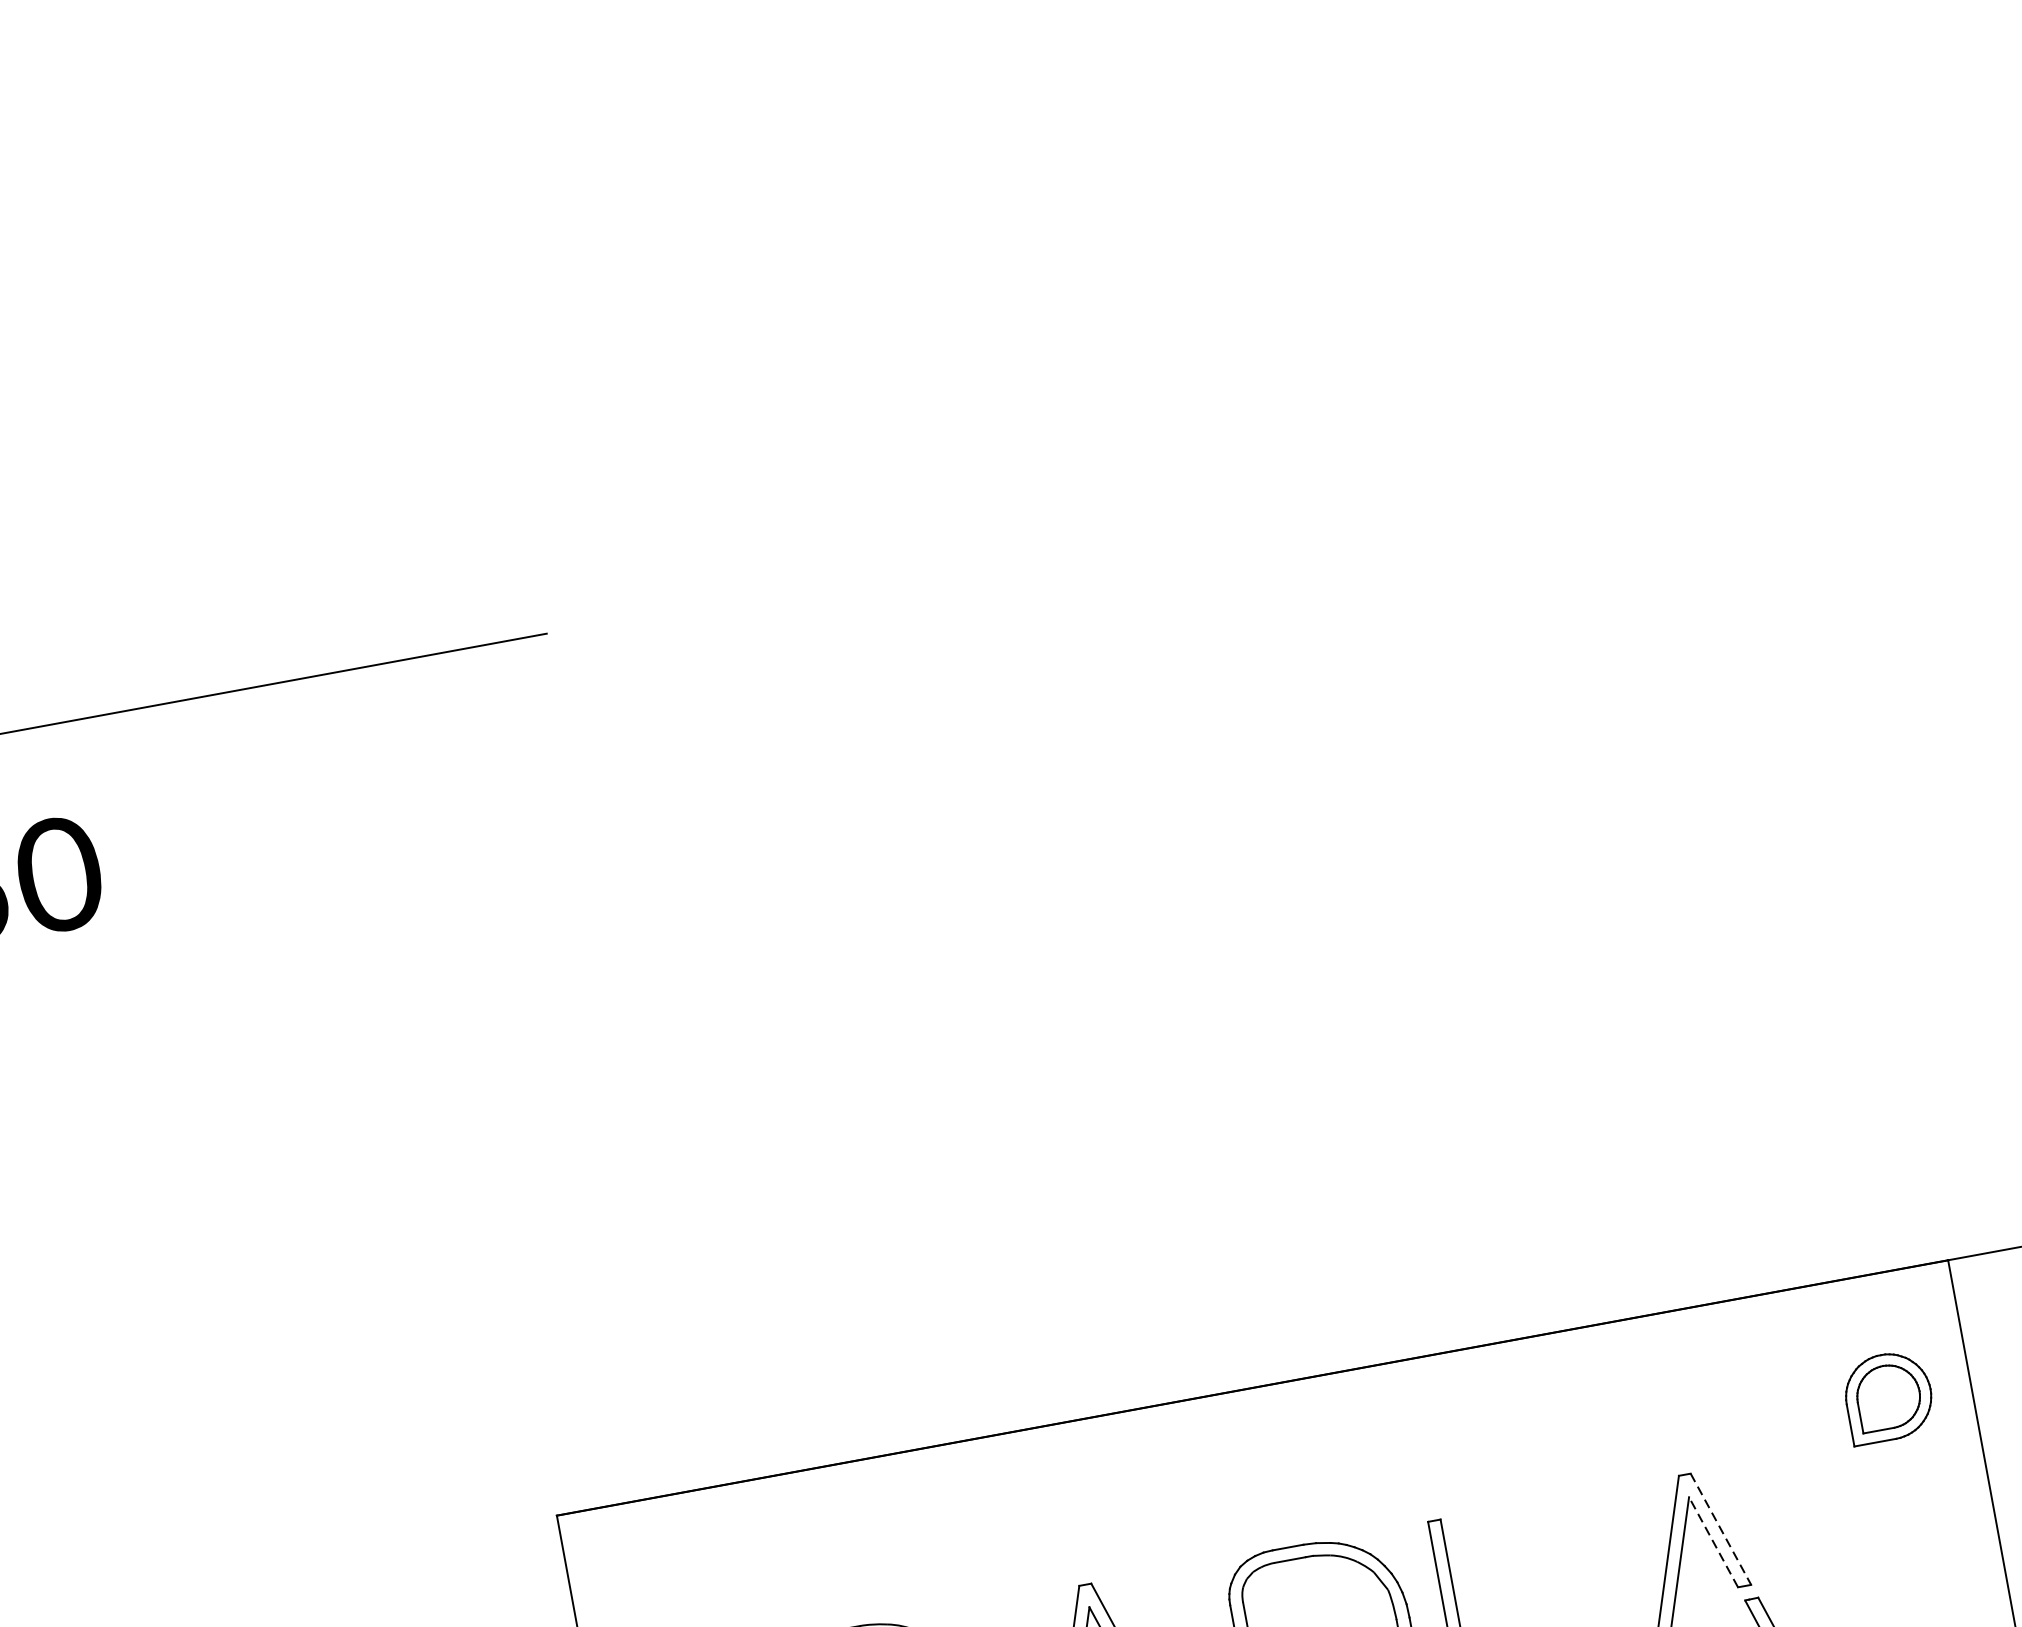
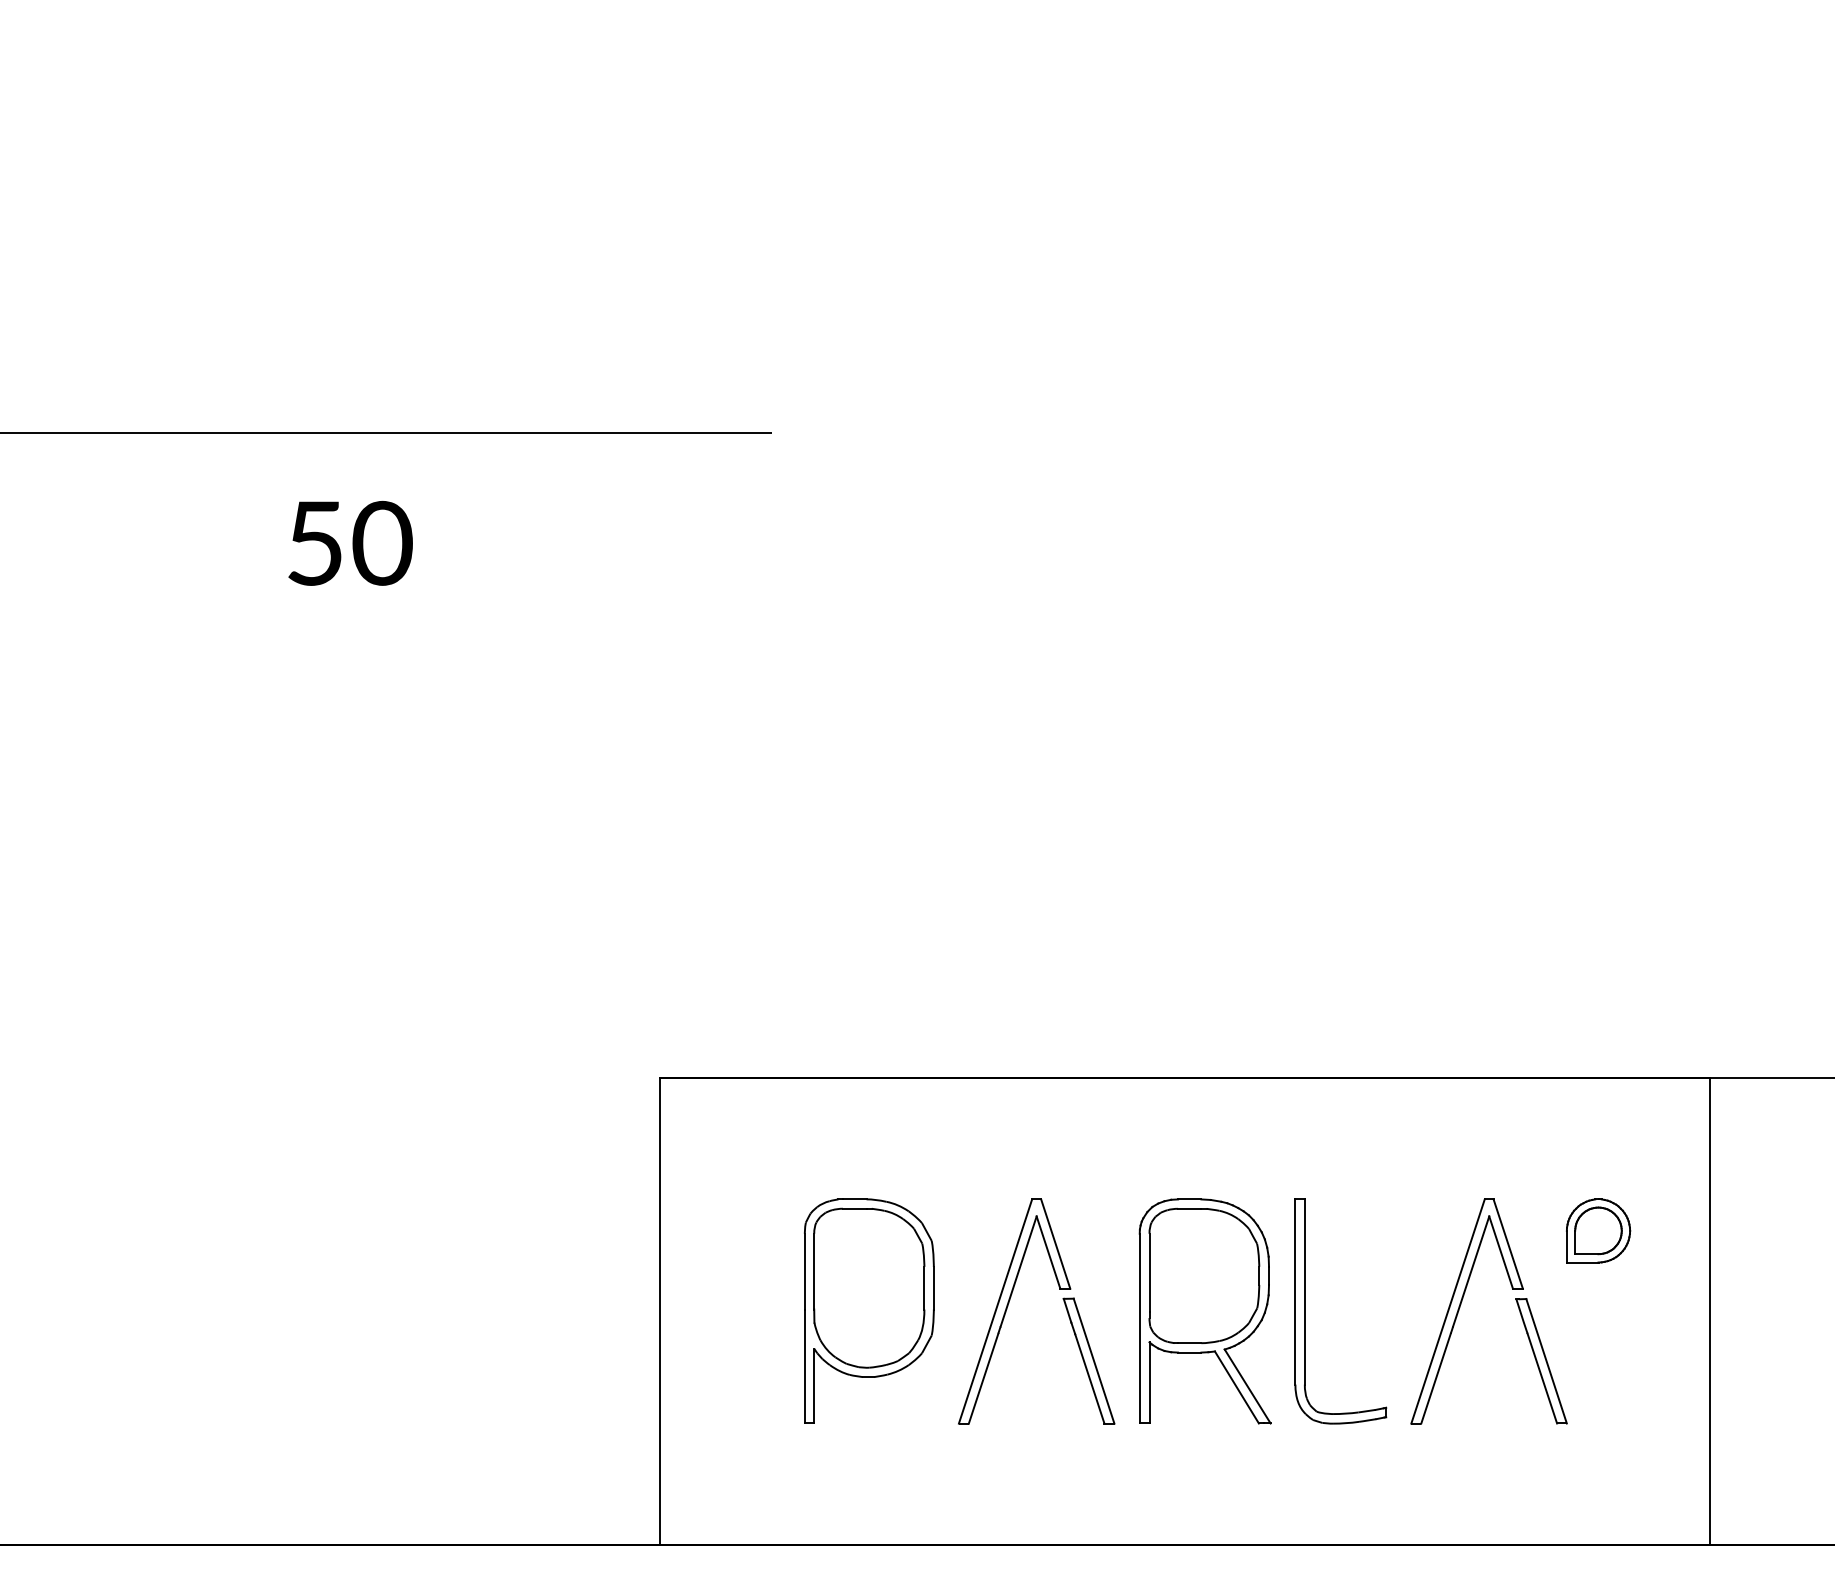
part: (1888, 1396) -> (1598, 1230), moved
line: (1721, 1529) -> (1508, 1244), dashed -> solid
line: (1712, 1542) -> (1500, 1252), dashed -> solid

